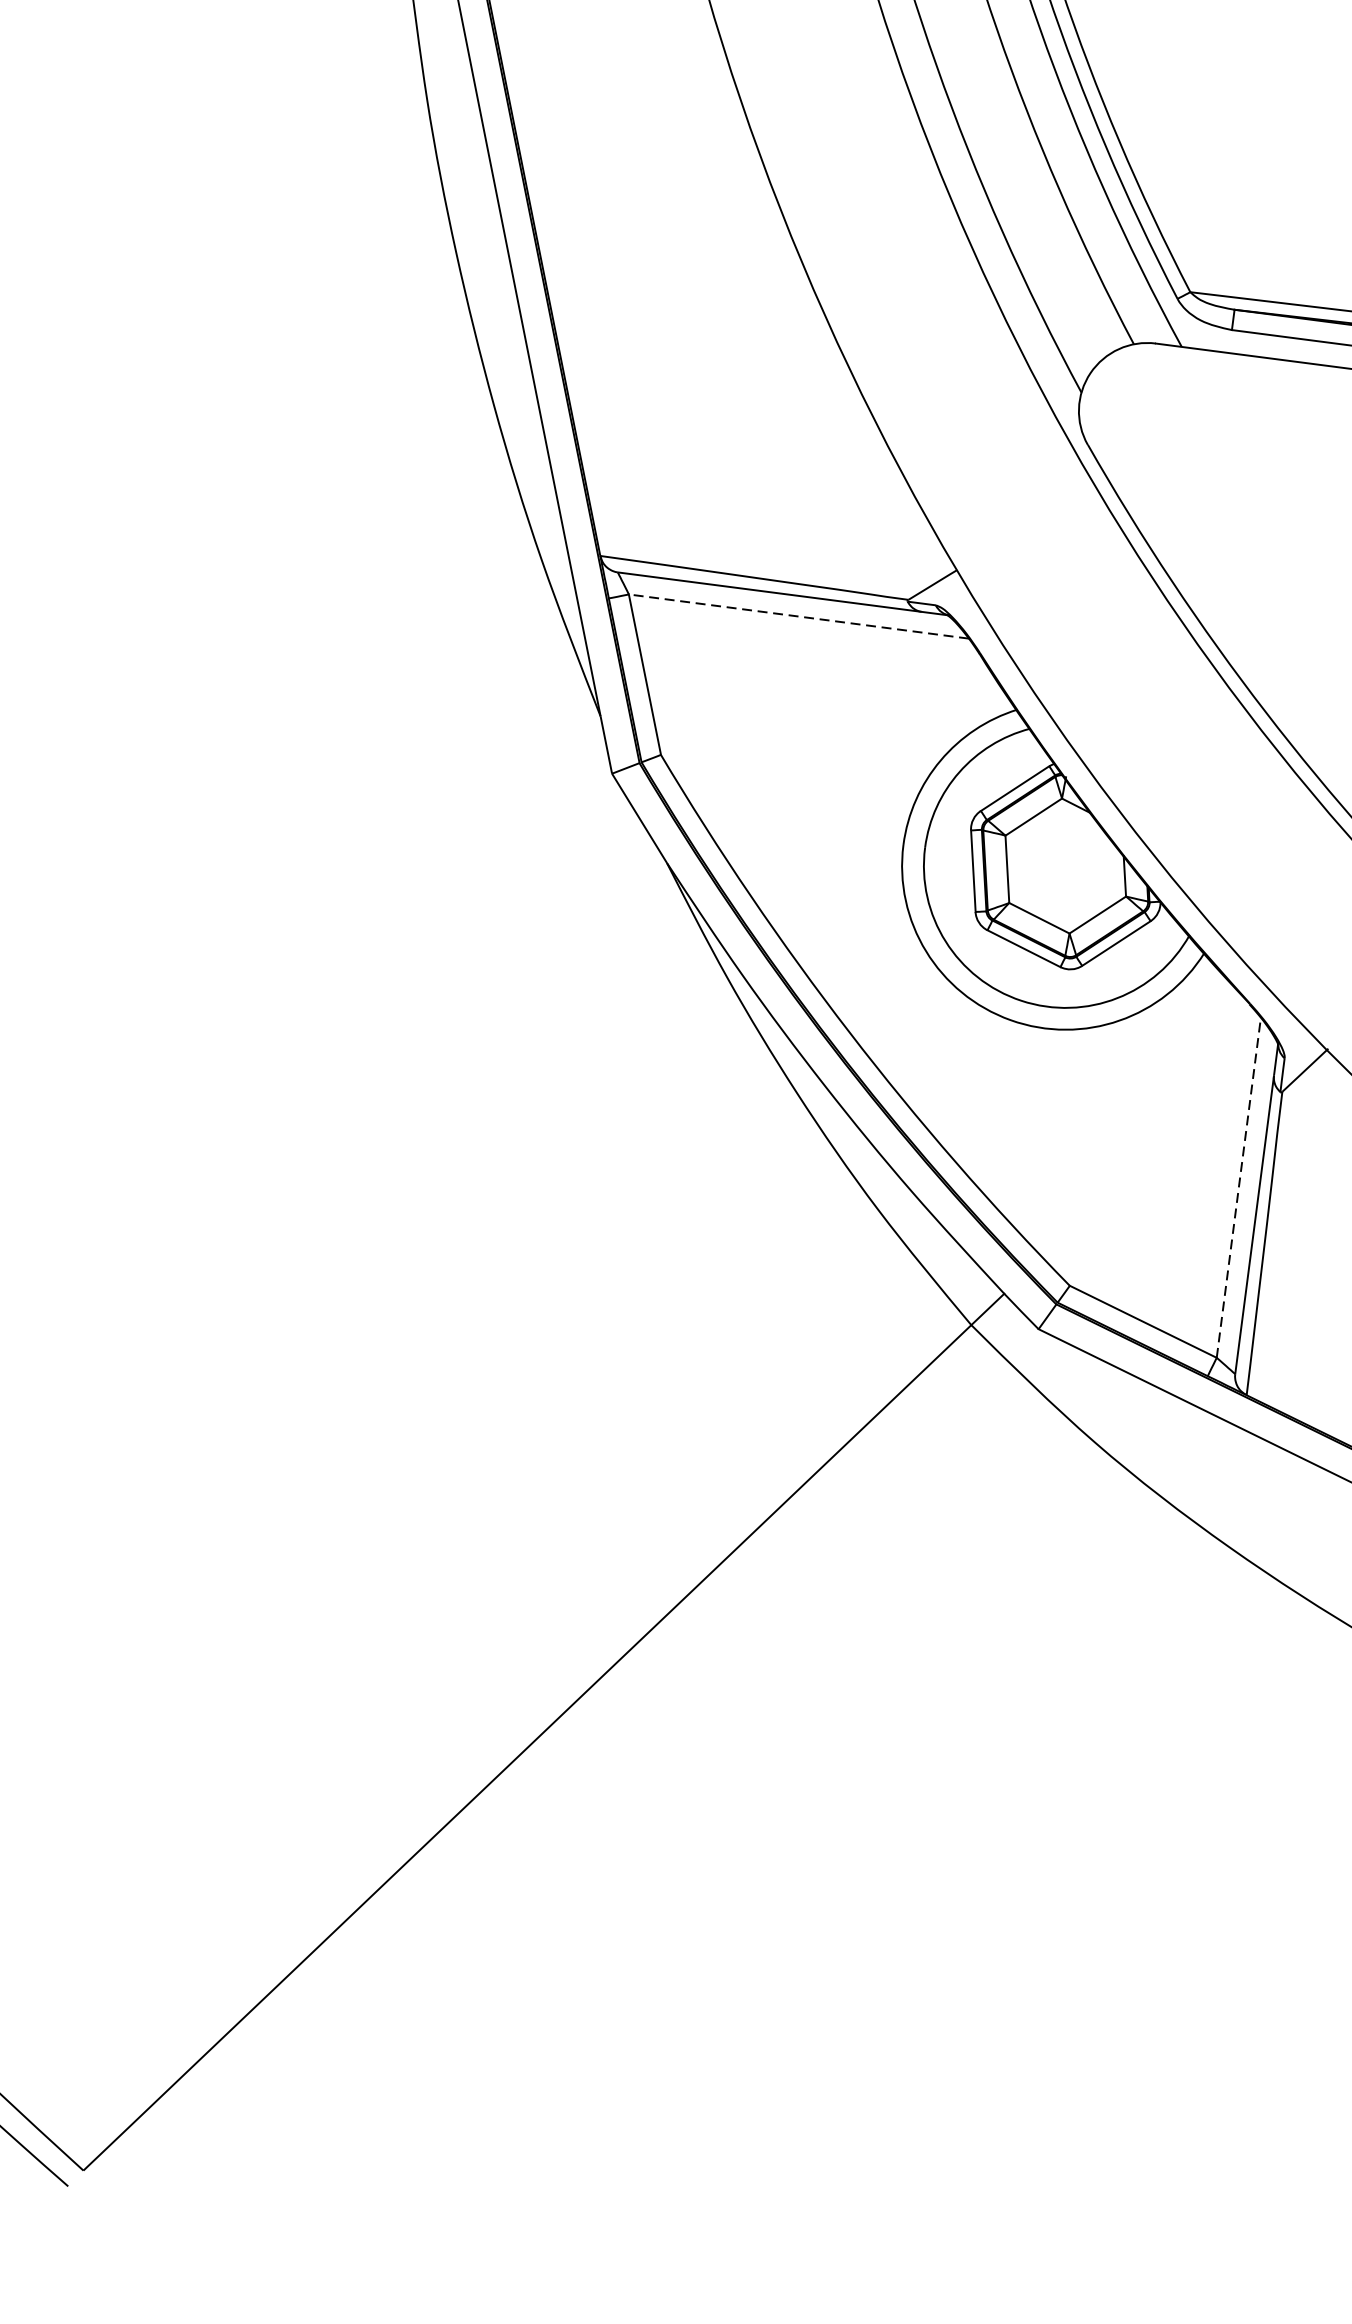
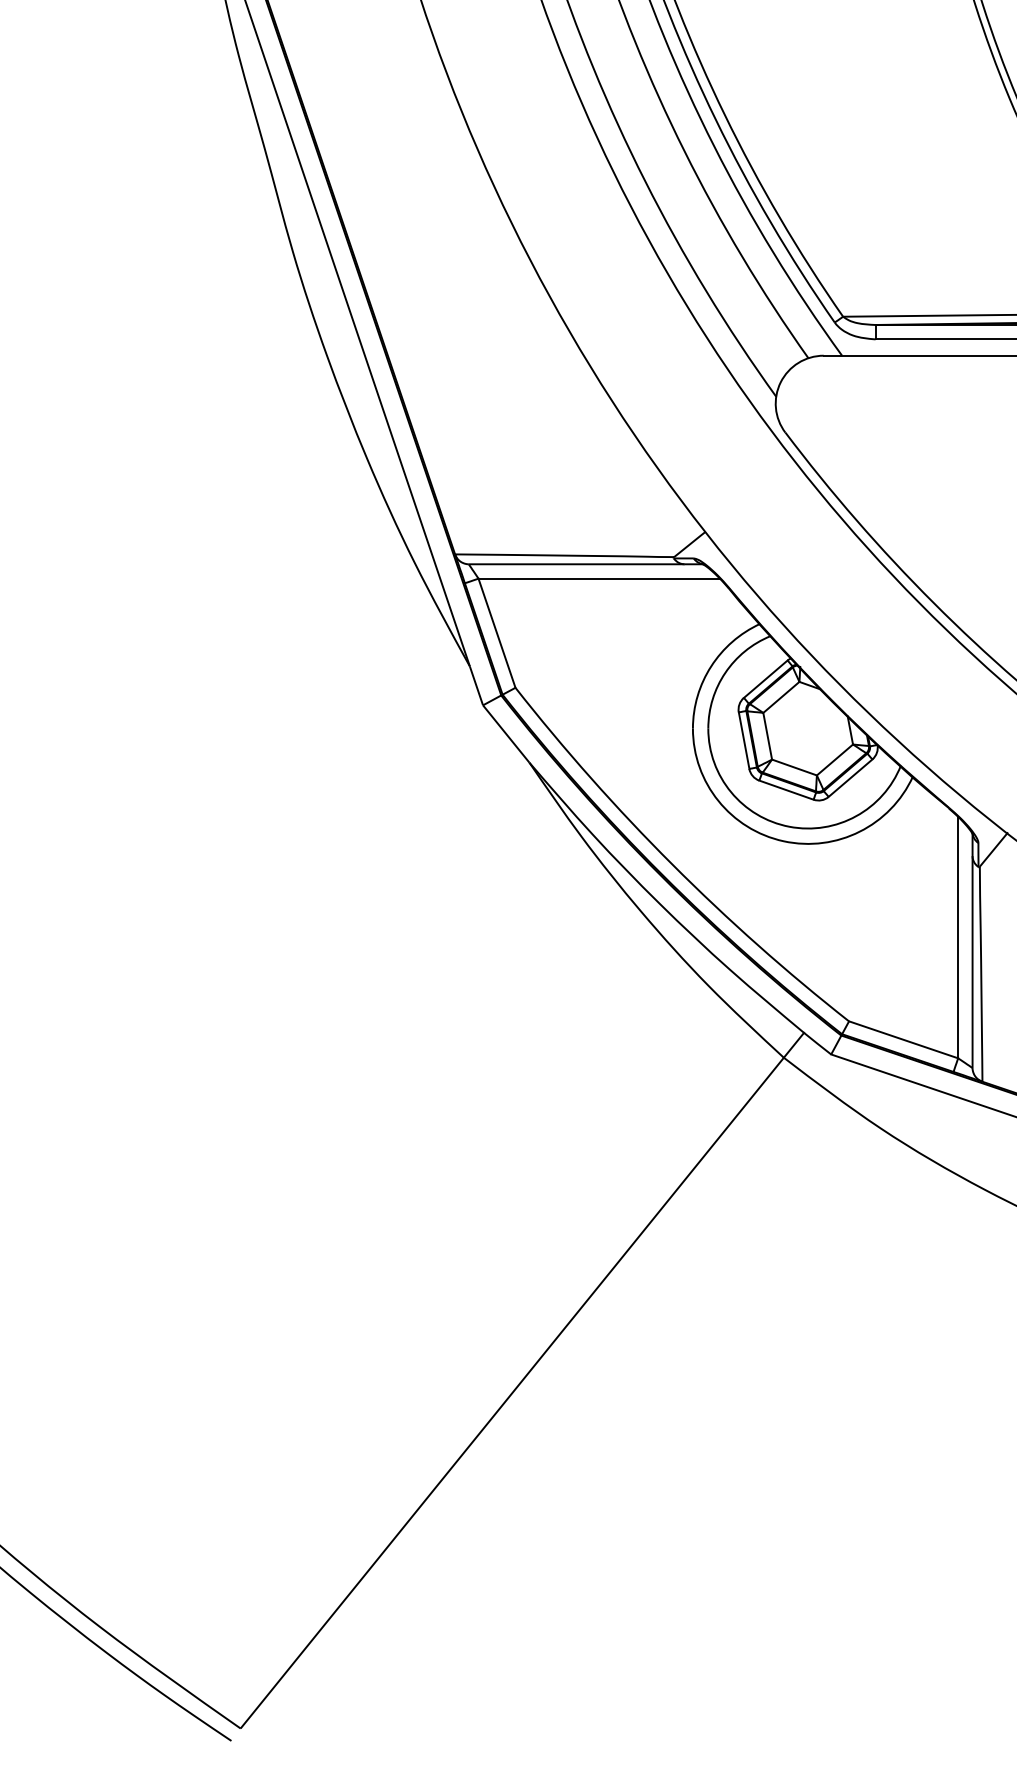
line: (799, 616) -> (599, 578), dashed -> solid
line: (1239, 1187) -> (958, 937), dashed -> solid

